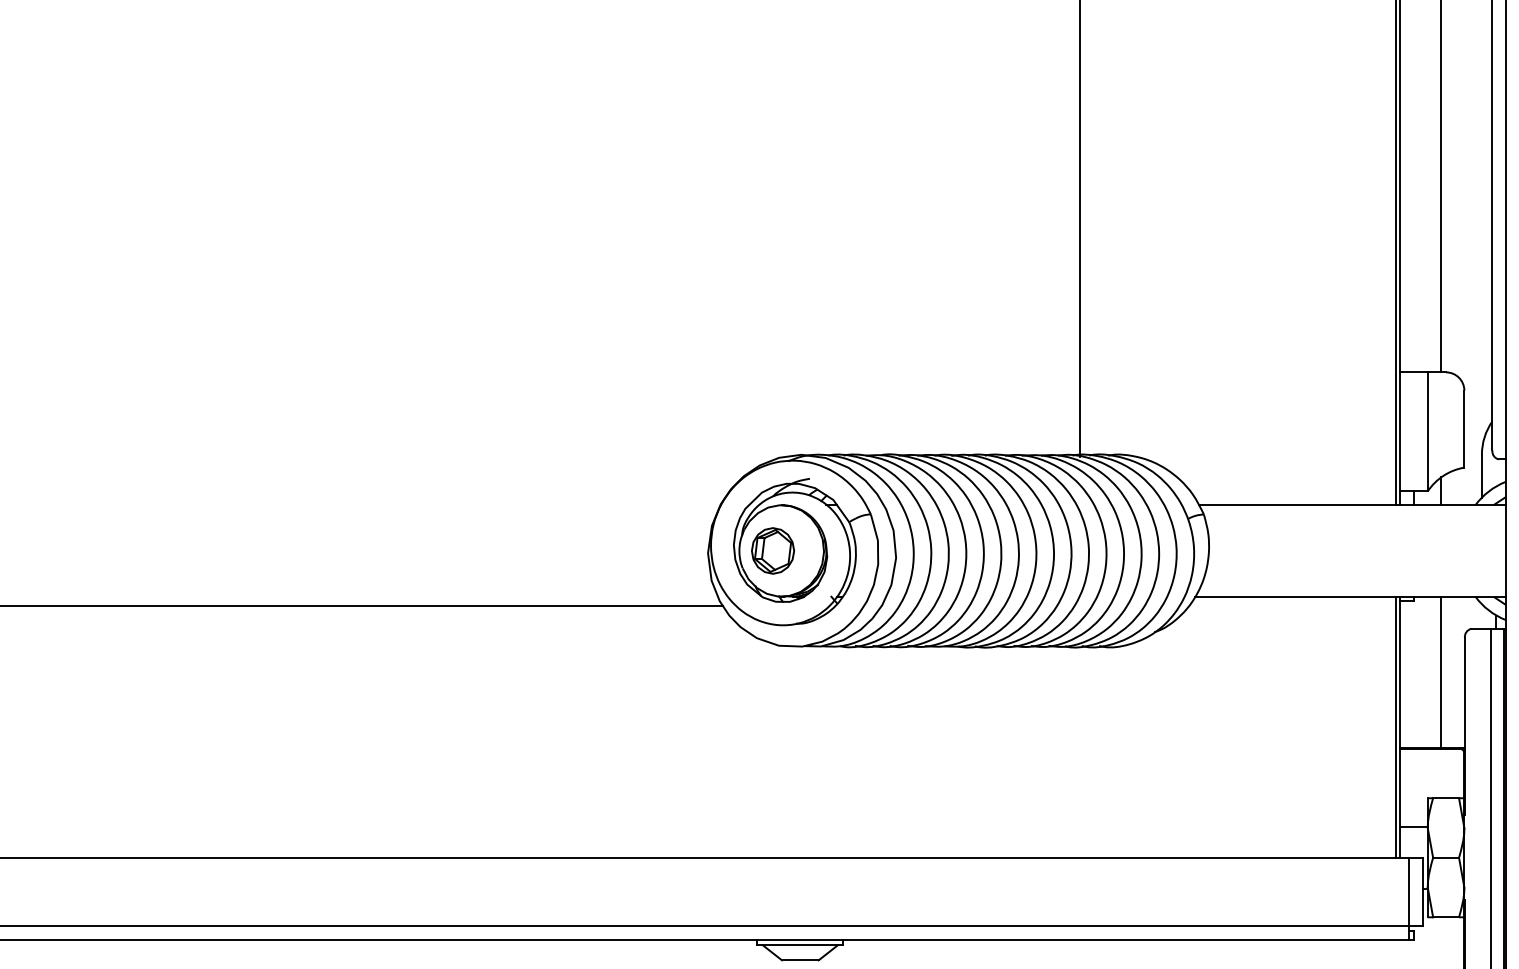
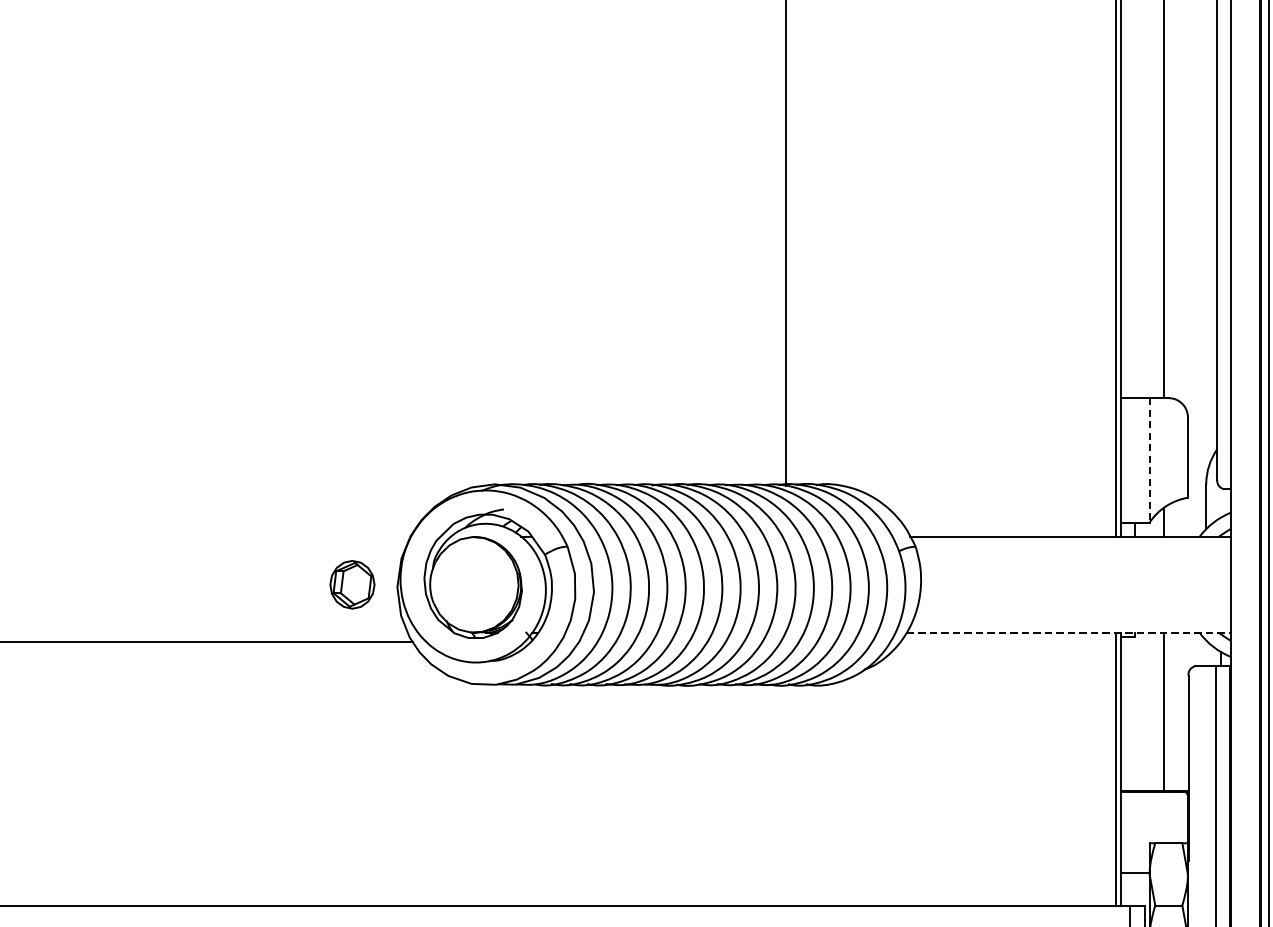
line: (1427, 431) -> (1149, 459), solid -> dashed
part: (772, 550) -> (351, 584), moved
line: (1350, 596) -> (1068, 632), solid -> dashed

